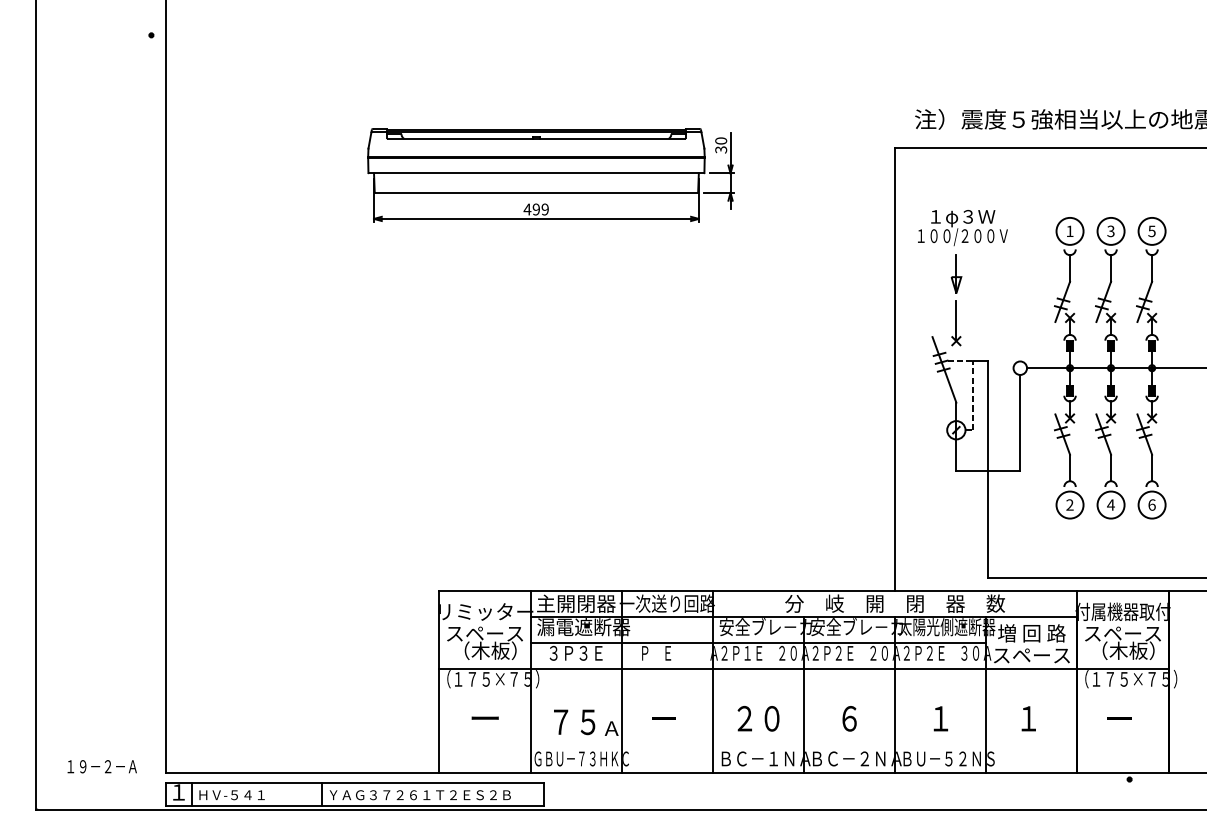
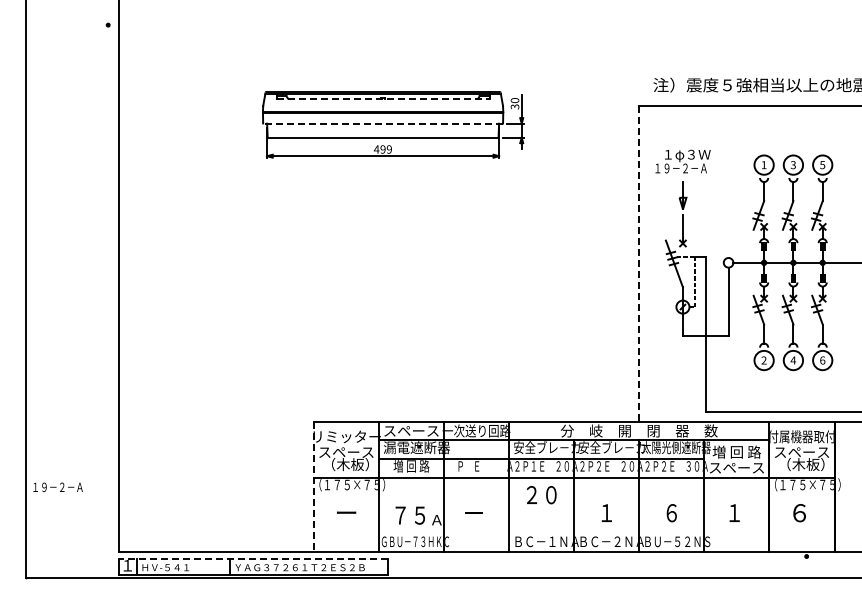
line: (536, 139) -> (383, 99), solid -> dashed
line: (535, 173) -> (382, 123), solid -> dashed
text: (968, 237) -> (691, 169), １００/２００Ｖ -> １９－２－Ａ
line: (895, 370) -> (639, 264), solid -> dashed
text: (576, 603) -> (411, 430), 主開閉器 -> スペース
text: (576, 653) -> (411, 466), ３Ｐ３Ｅ -> 増 回 路
line: (438, 682) -> (313, 487), solid -> dashed
text: (758, 719) -> (541, 495), moved
text: (849, 719) -> (606, 513), ６ -> １
text: (940, 719) -> (671, 513), １ -> ６
text: (1119, 719) -> (799, 513), － -> ６
text: (101, 765) -> (57, 486), moved
line: (354, 783) -> (253, 559), solid -> dashed

